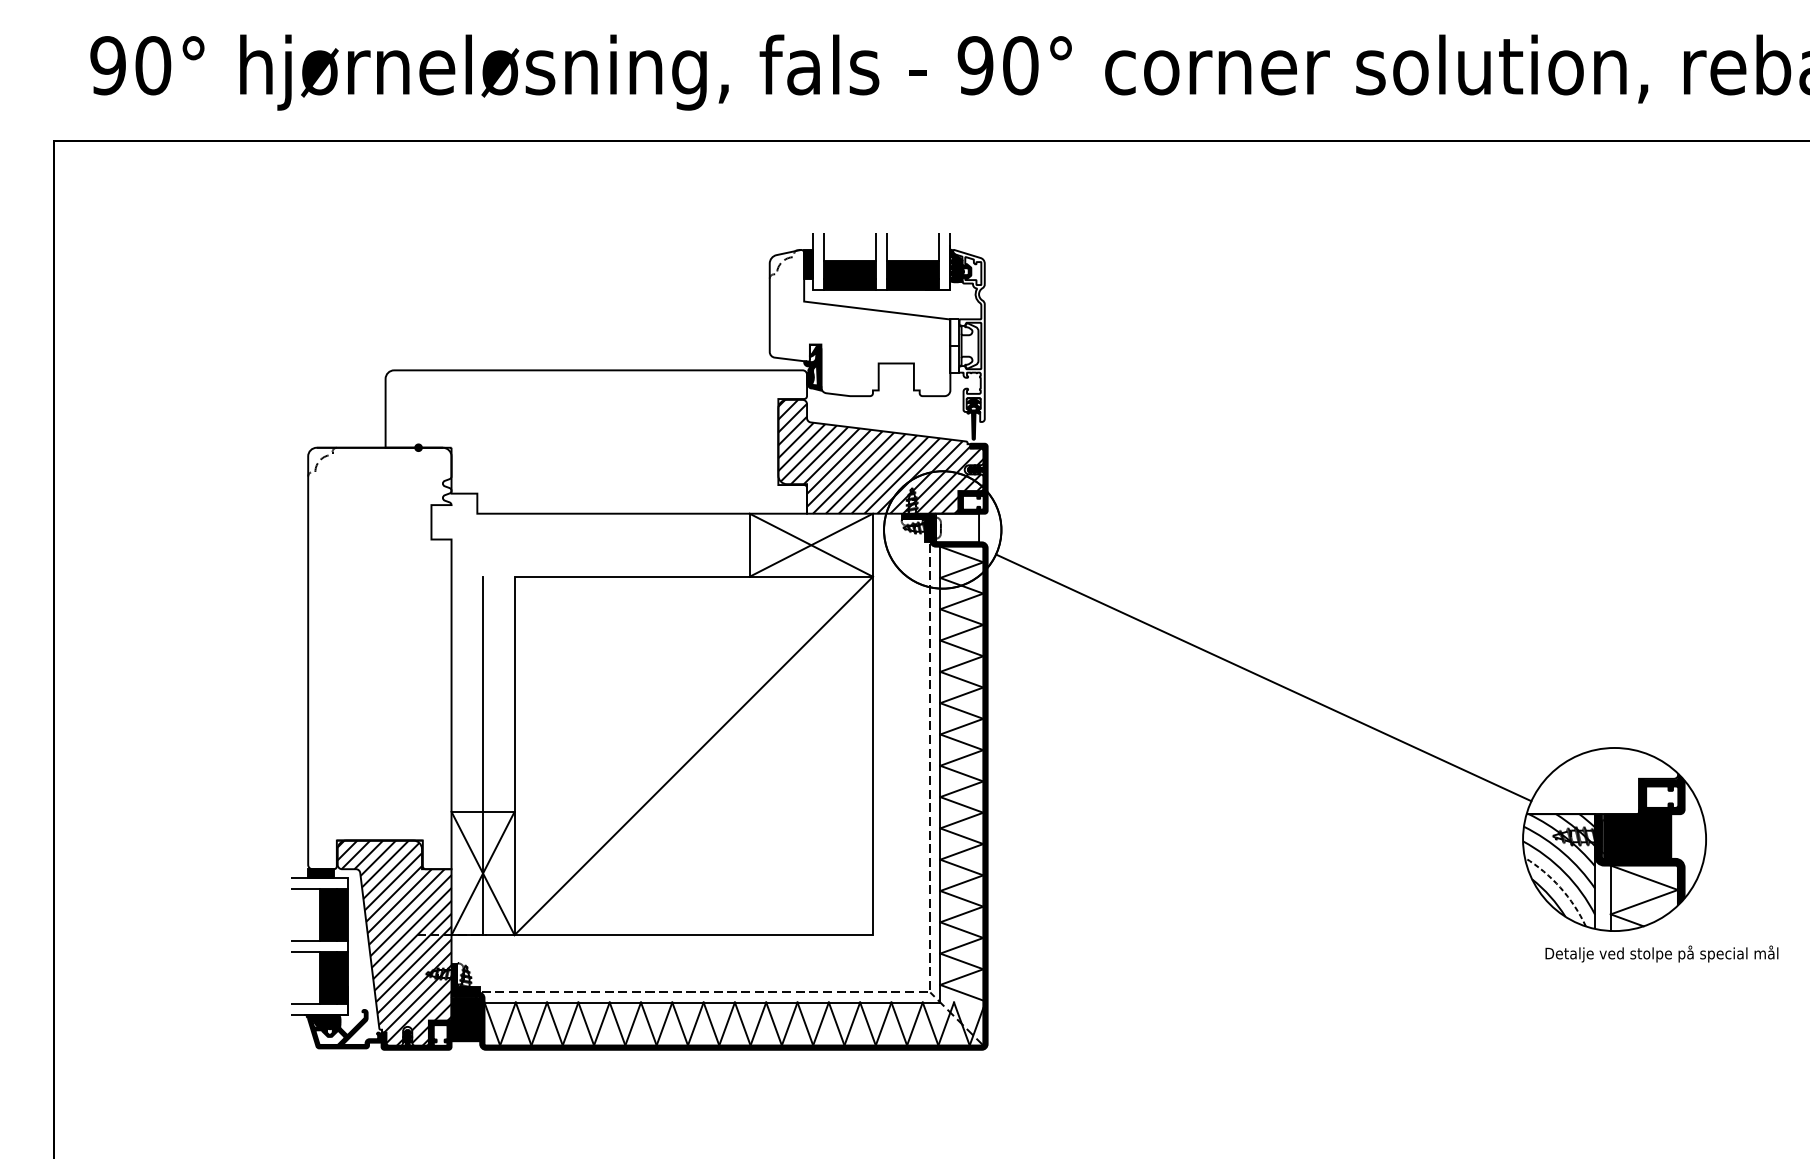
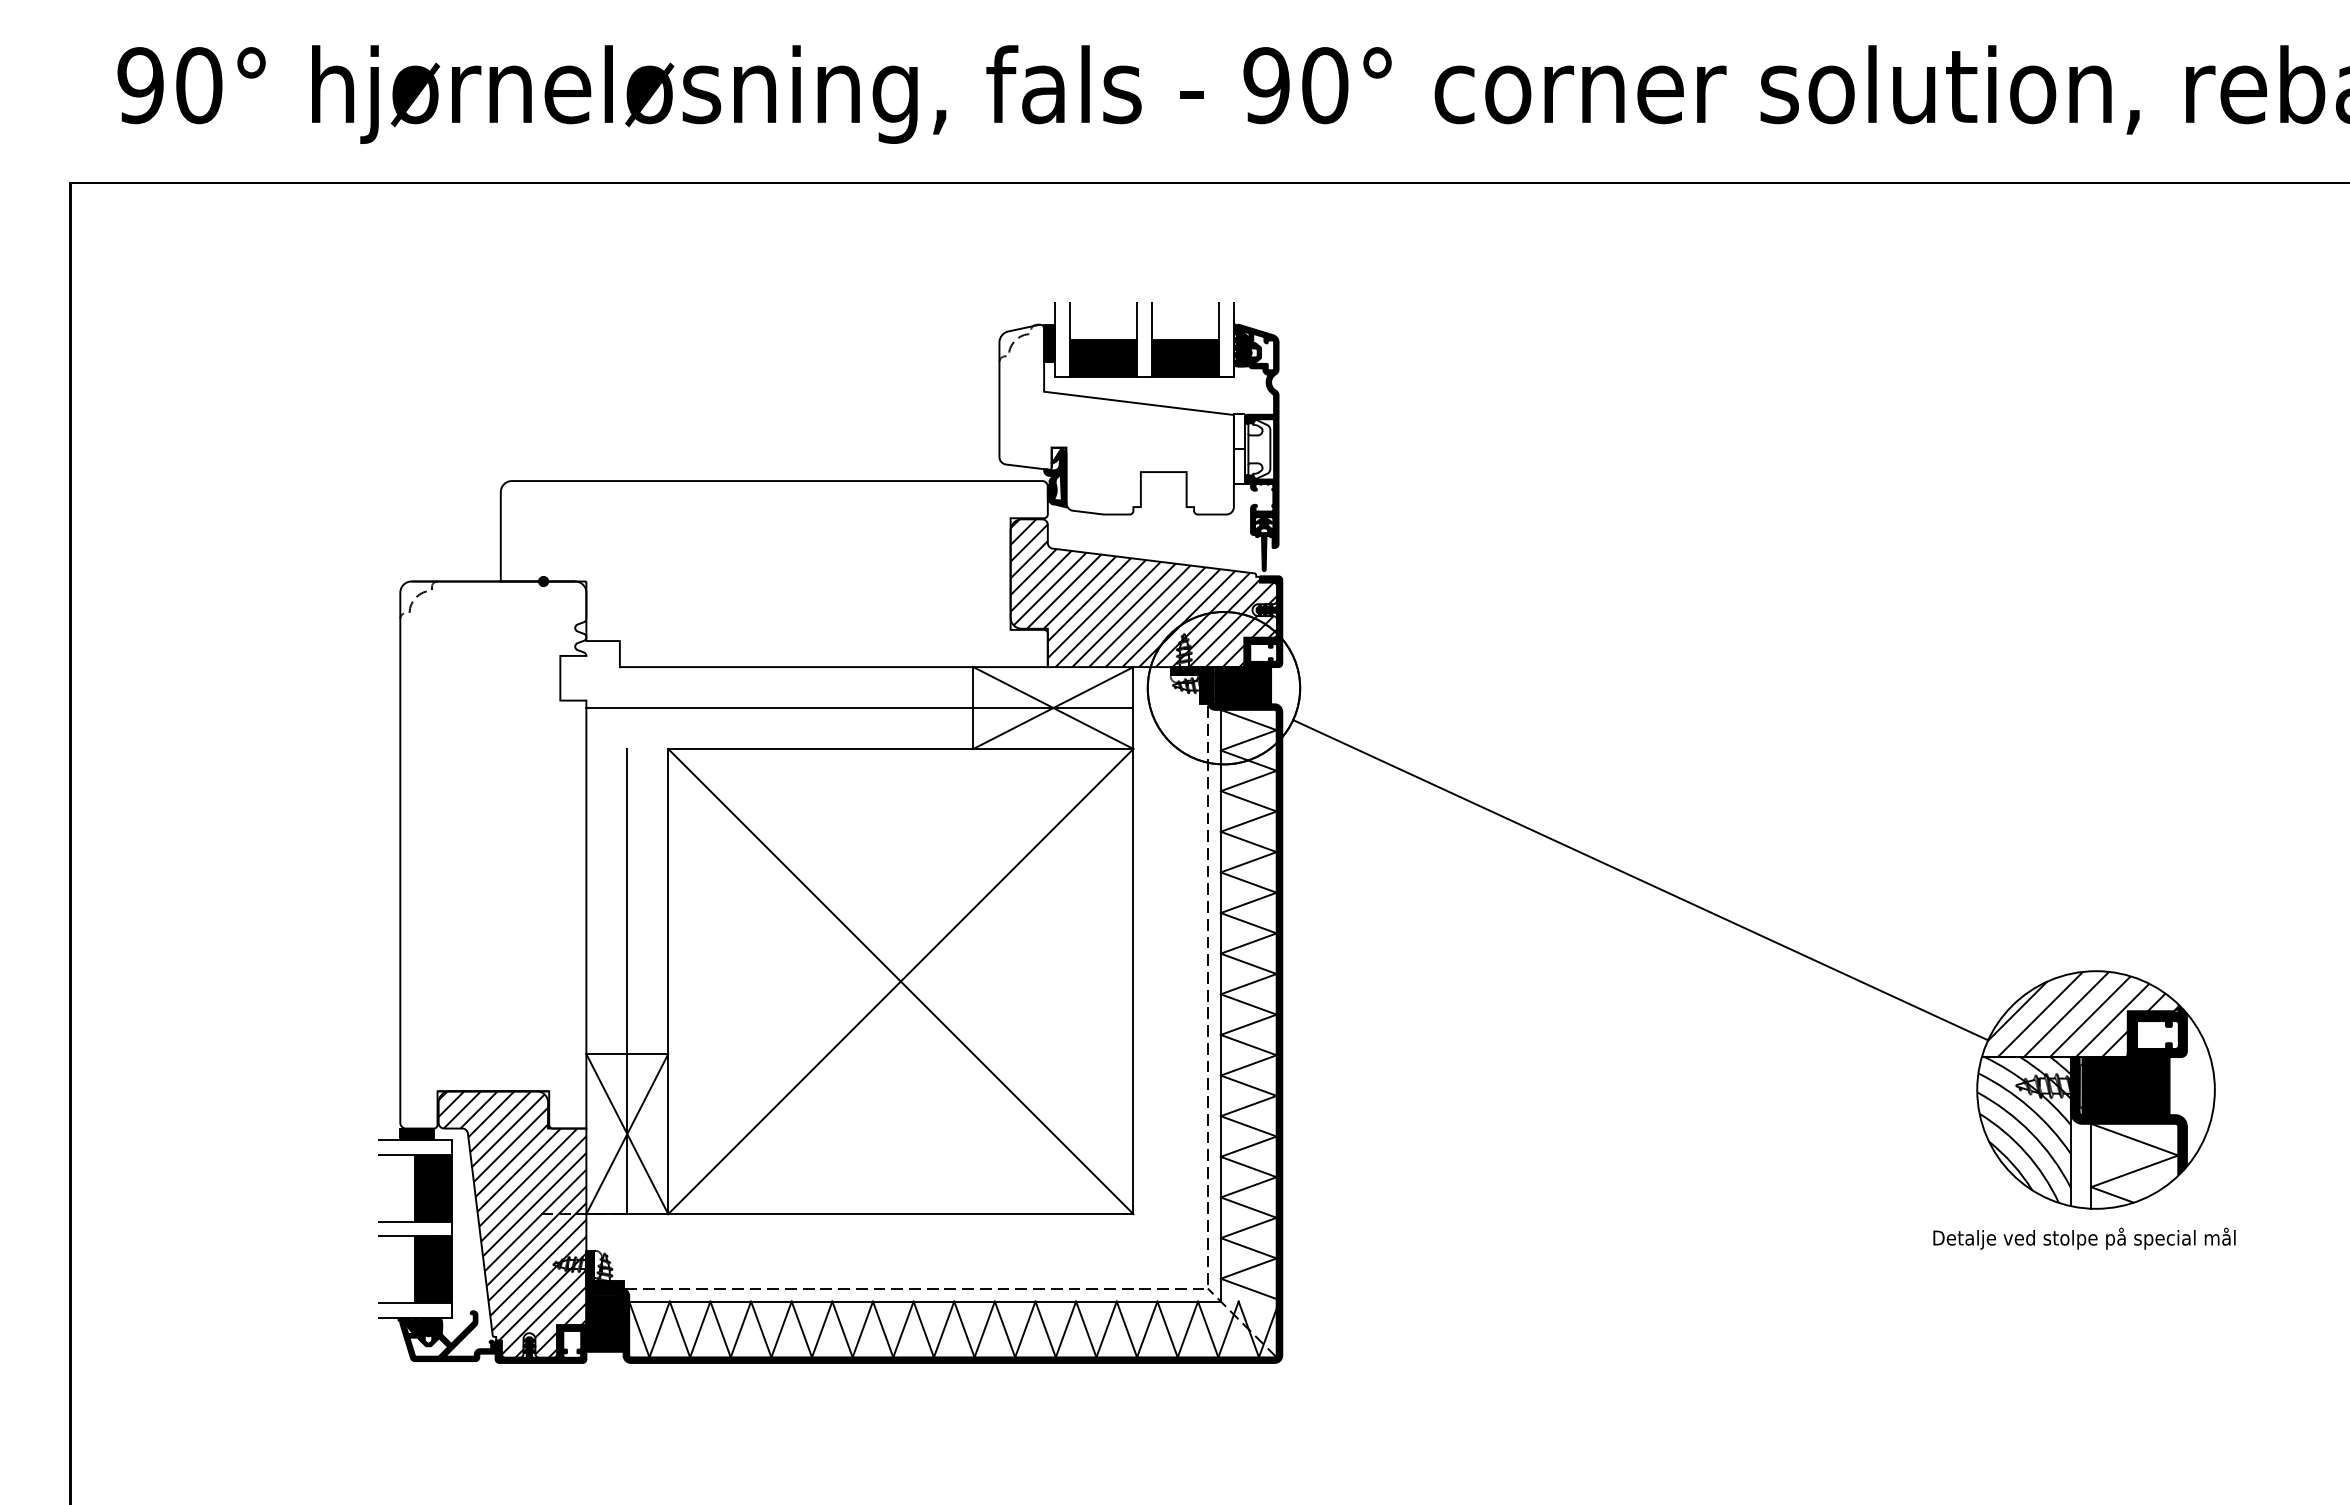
fill: (968, 336) -> (1257, 436), added
fill: (957, 527) -> (1243, 685), added
line: (661, 545) -> (859, 708), added
line: (693, 755) -> (900, 981), added
hatch: (1604, 781) -> (2082, 1014), added
arc: (1560, 887) -> (2025, 1152), dashed -> solid
text: (1661, 953) -> (2084, 1238), moved

